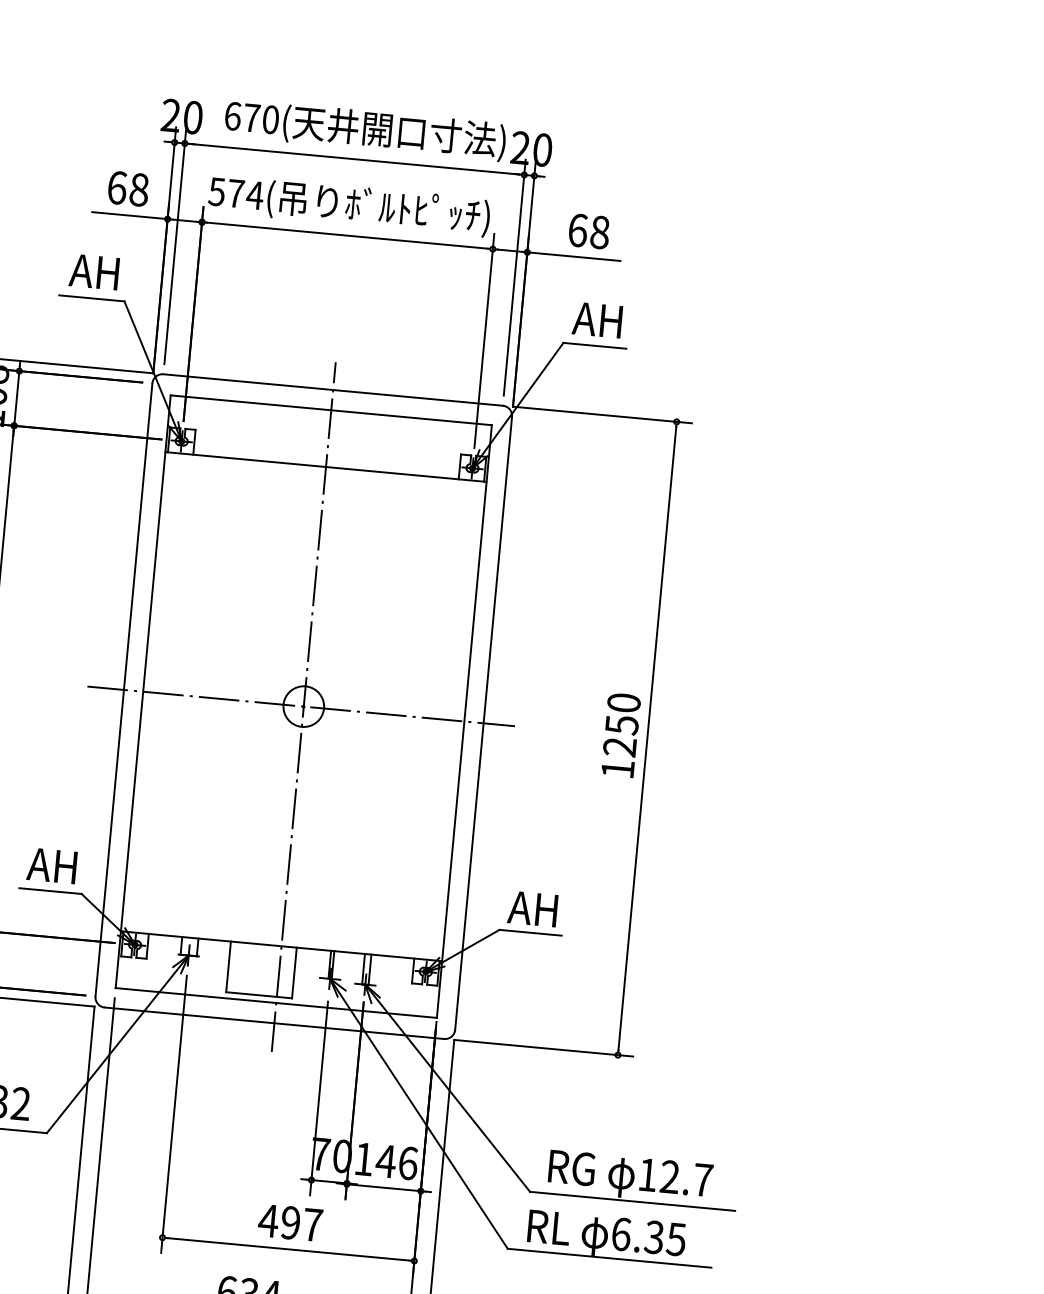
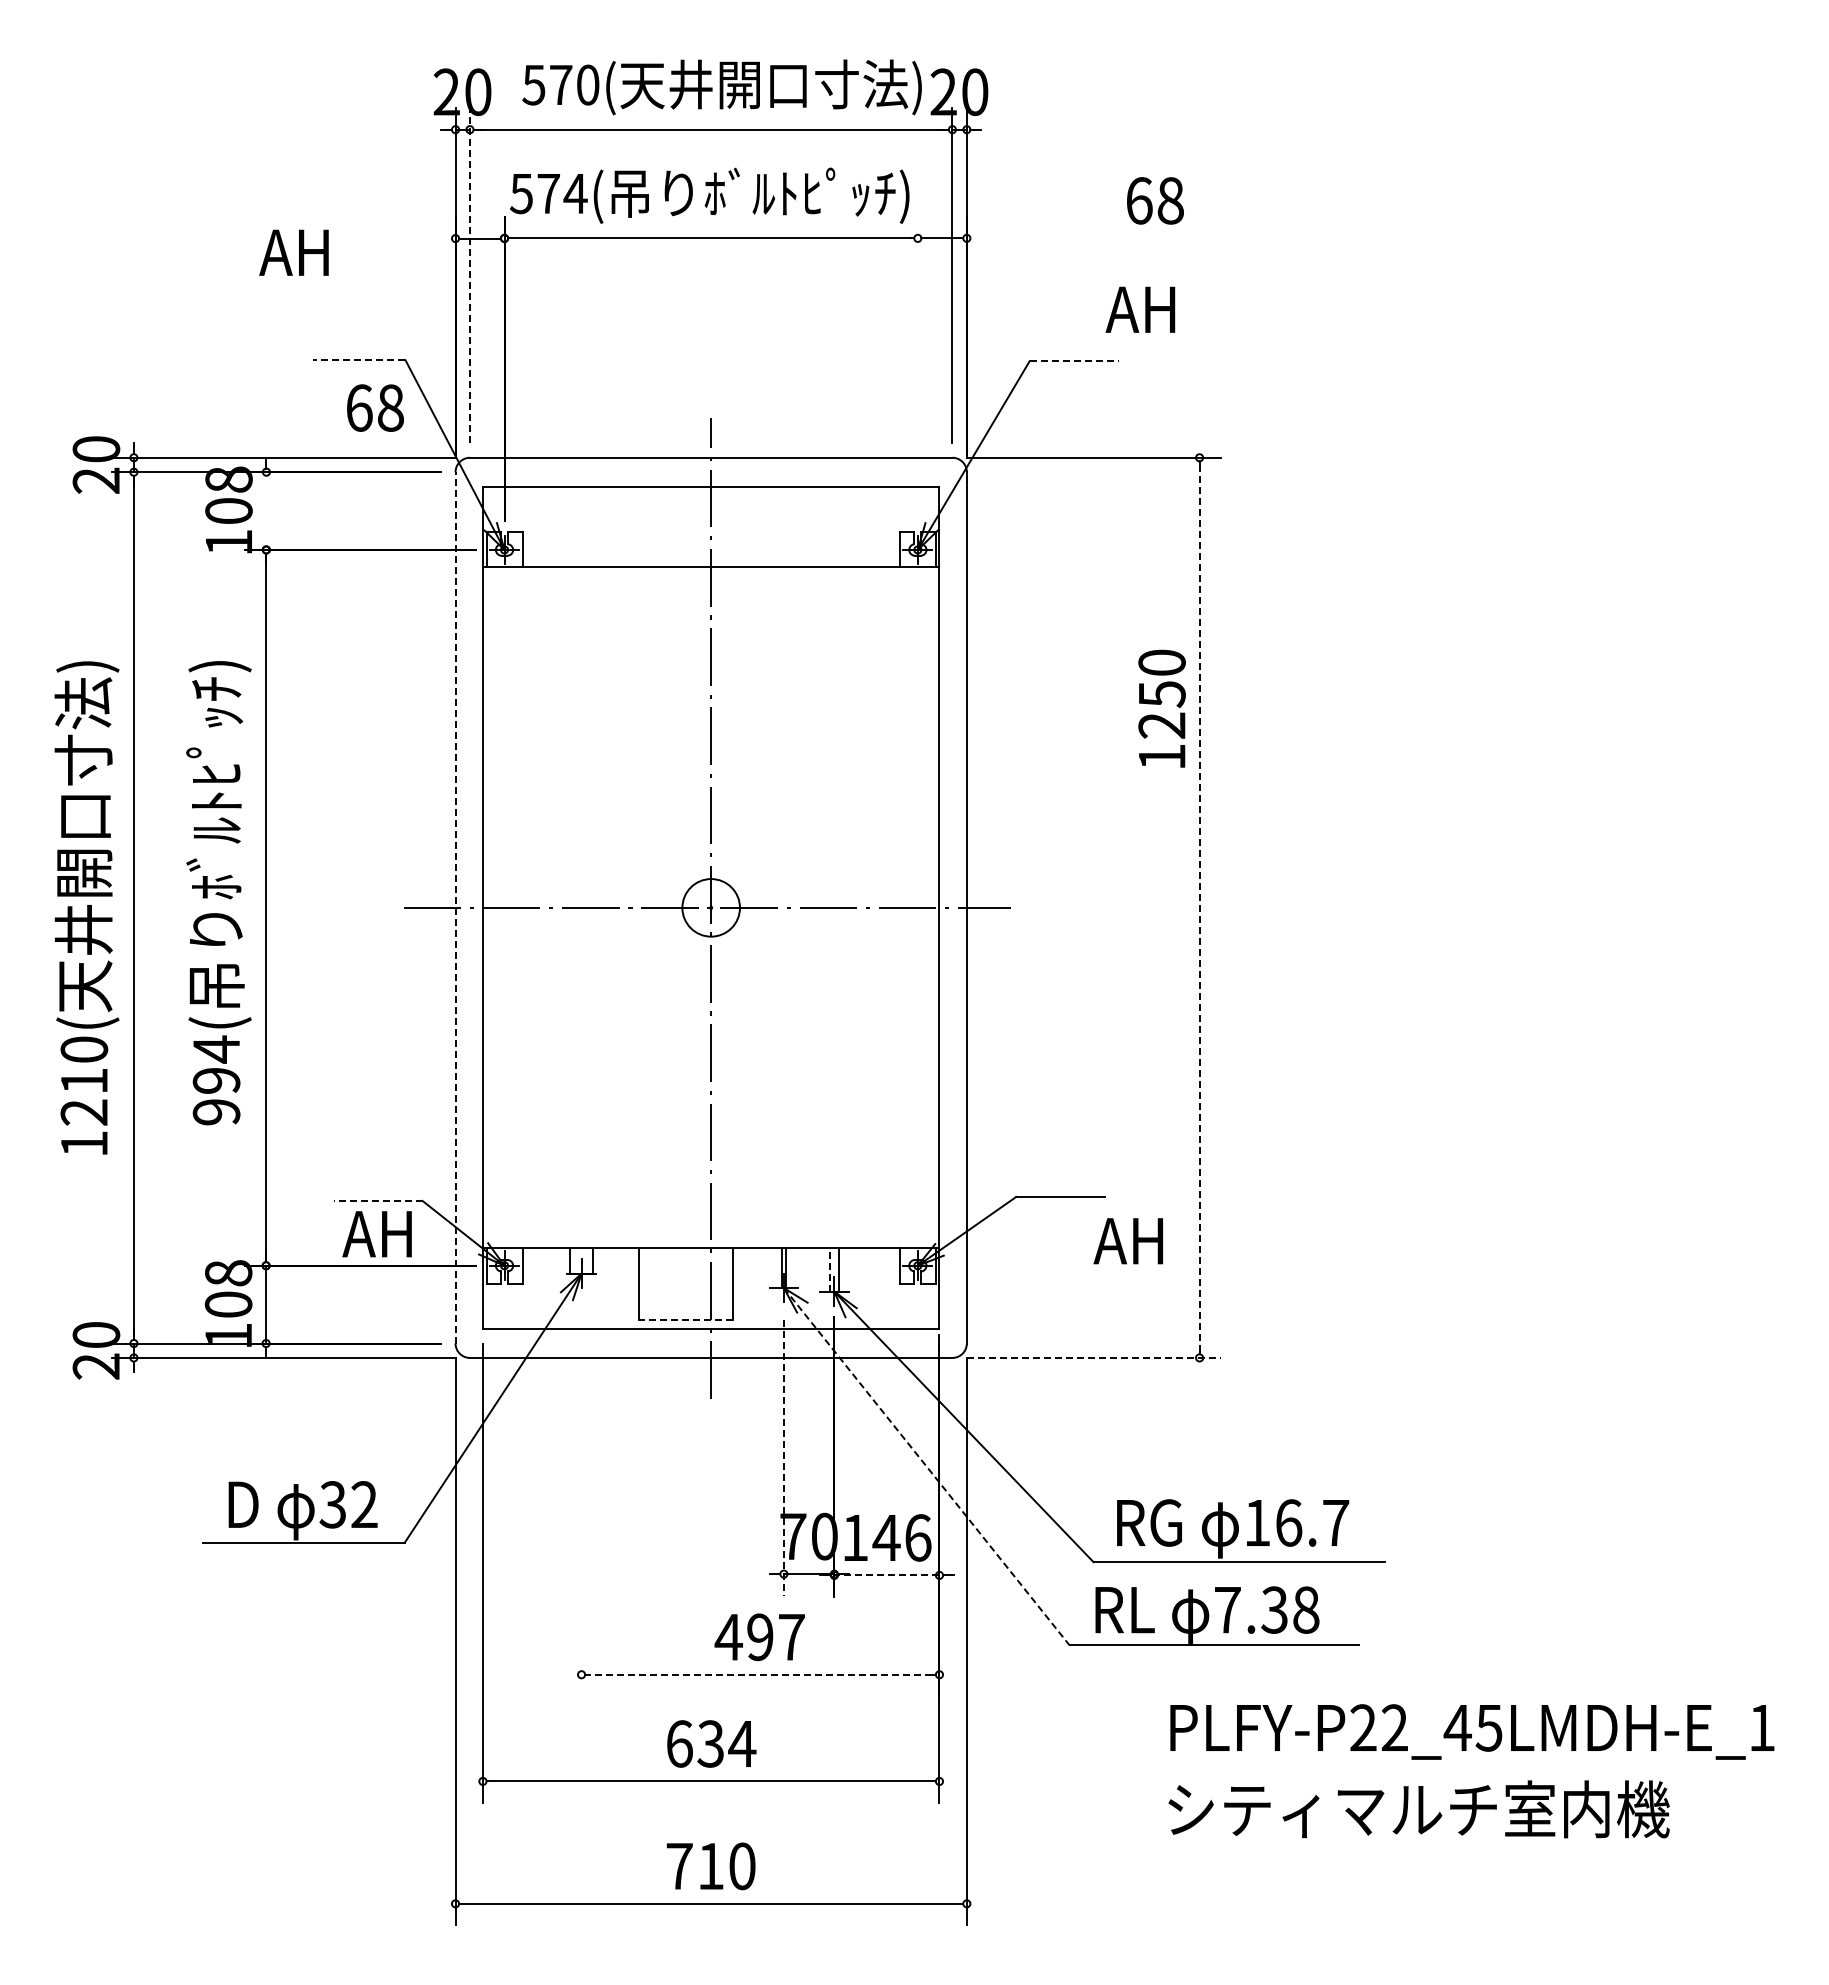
text: (232, 115) -> (533, 84), 670( -> 570(
text: (128, 188) -> (375, 407), moved
line: (129, 215) -> (401, 238), removed
text: (589, 231) -> (1155, 200), moved
line: (175, 246) -> (469, 275), solid -> dashed
line: (573, 256) -> (1032, 238), removed
text: (93, 271) -> (293, 252), moved
line: (91, 298) -> (358, 360), solid -> dashed
text: (597, 319) -> (1140, 309), moved
line: (484, 340) -> (917, 368), removed
line: (595, 345) -> (1074, 361), solid -> dashed
line: (16, 398) -> (266, 510), removed
line: (123, 689) -> (455, 907), solid -> dashed
text: (620, 735) -> (1161, 708), moved
line: (647, 738) -> (1199, 907), solid -> dashed
text: (51, 866) -> (376, 1234), moved
line: (49, 890) -> (377, 1200), solid -> dashed
text: (532, 909) -> (1127, 1241), moved
line: (363, 969) -> (829, 1270), solid -> dashed
line: (259, 995) -> (686, 1320), solid -> dashed
line: (544, 1047) -> (1094, 1357), solid -> dashed
line: (318, 1098) -> (783, 1458), solid -> dashed
line: (418, 1113) -> (926, 1466), solid -> dashed
line: (173, 1114) -> (581, 1499), removed
text: (669, 1176) -> (1288, 1522), 12.7 -> 16.7
line: (383, 1187) -> (886, 1575), solid -> dashed
text: (649, 1236) -> (1267, 1609), 6.35 -> 7.38
line: (288, 1249) -> (760, 1674), solid -> dashed

